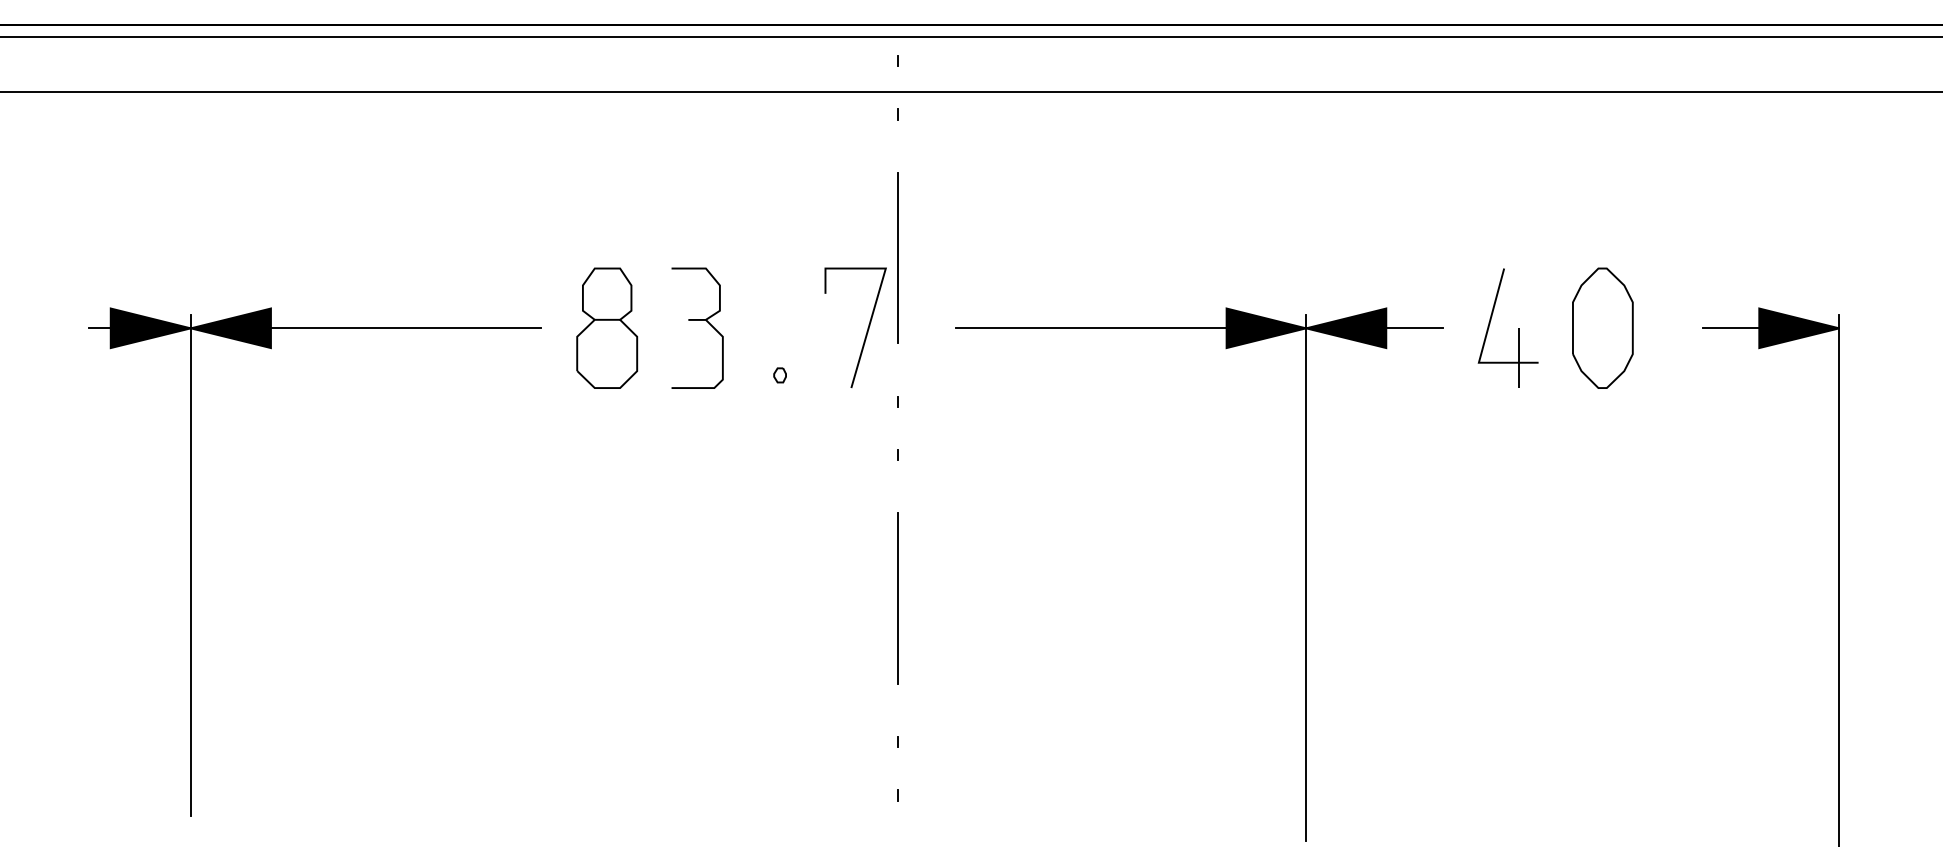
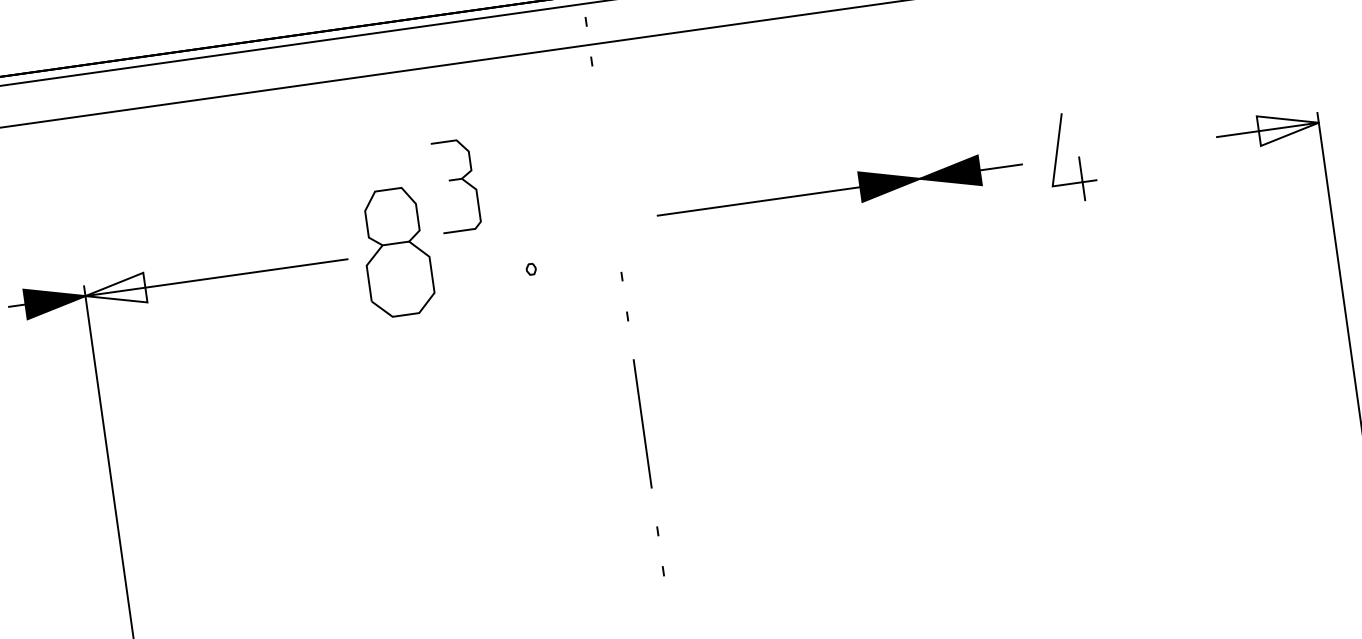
line: (897, 257) -> (606, 168), removed
part: (697, 320) -> (455, 180), moved
part: (607, 327) -> (397, 251), size x1.4
part: (1602, 327) -> (1141, 147), removed
fill: (230, 328) -> (115, 292), removed
fill: (1799, 328) -> (1288, 127), removed
line: (866, 331) -> (591, 227), removed
line: (1306, 577) -> (946, 365), removed

